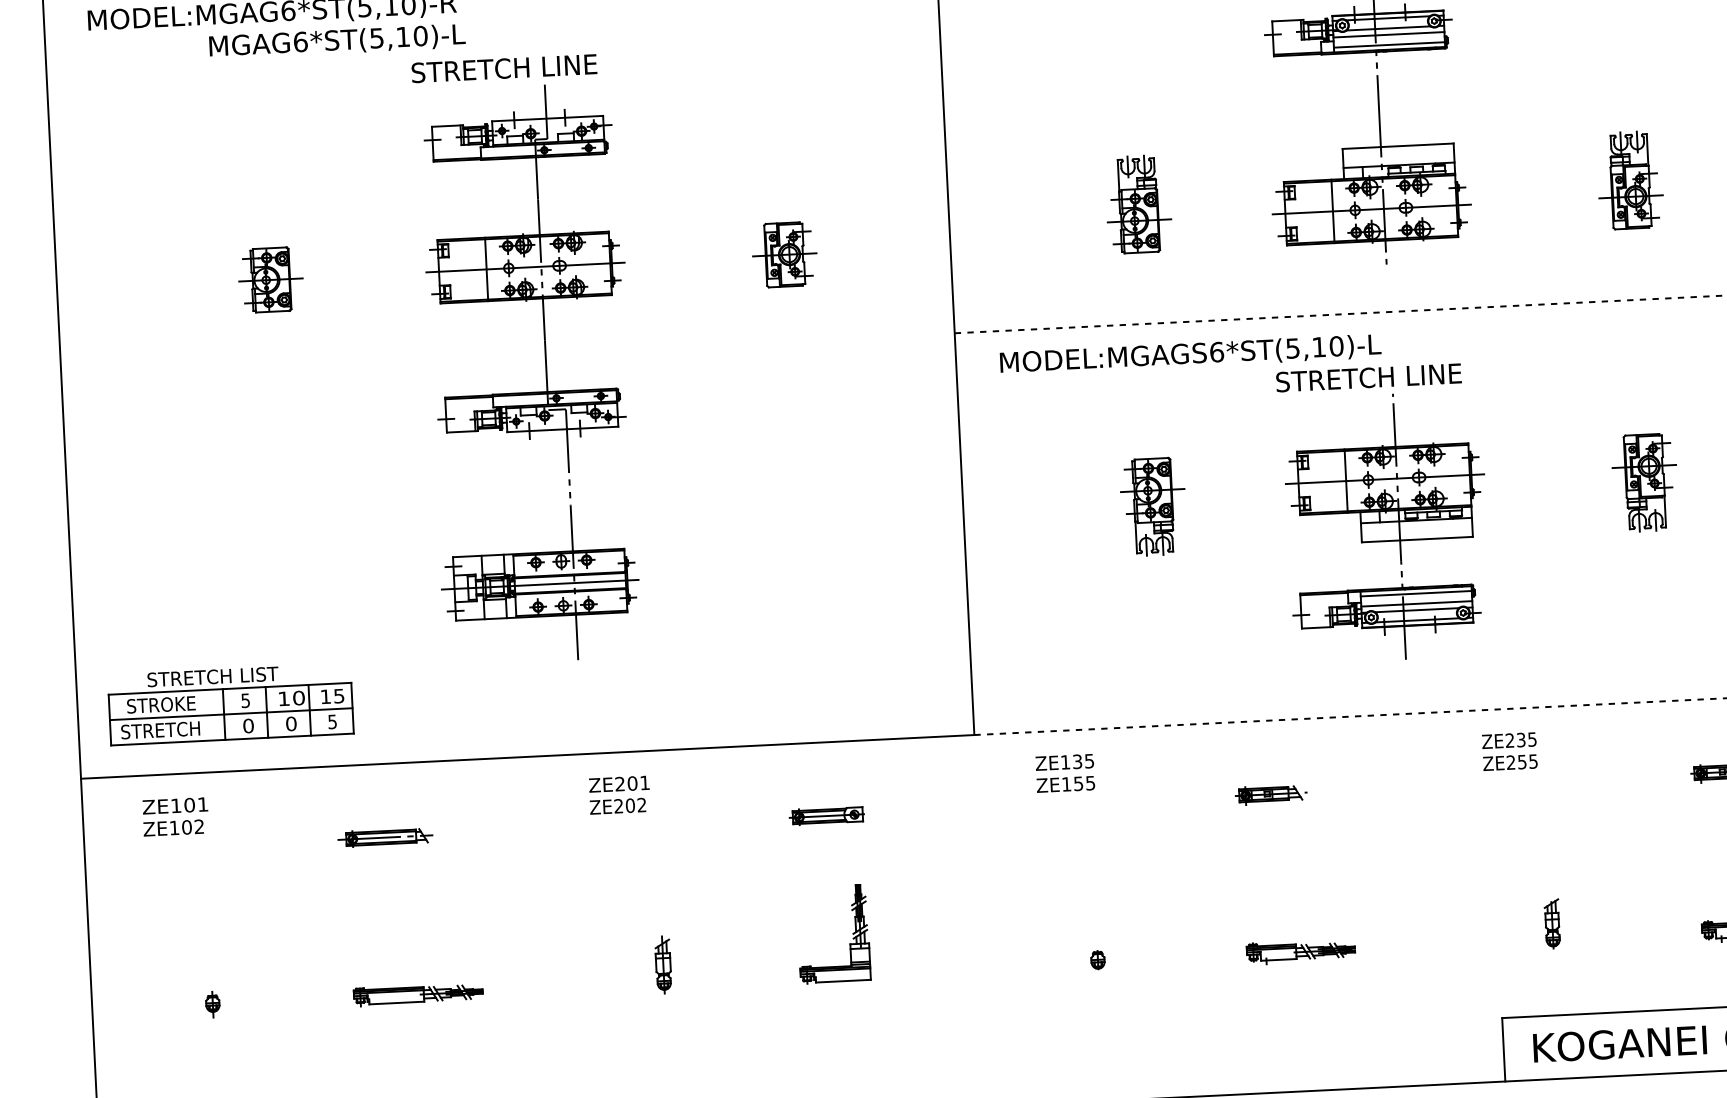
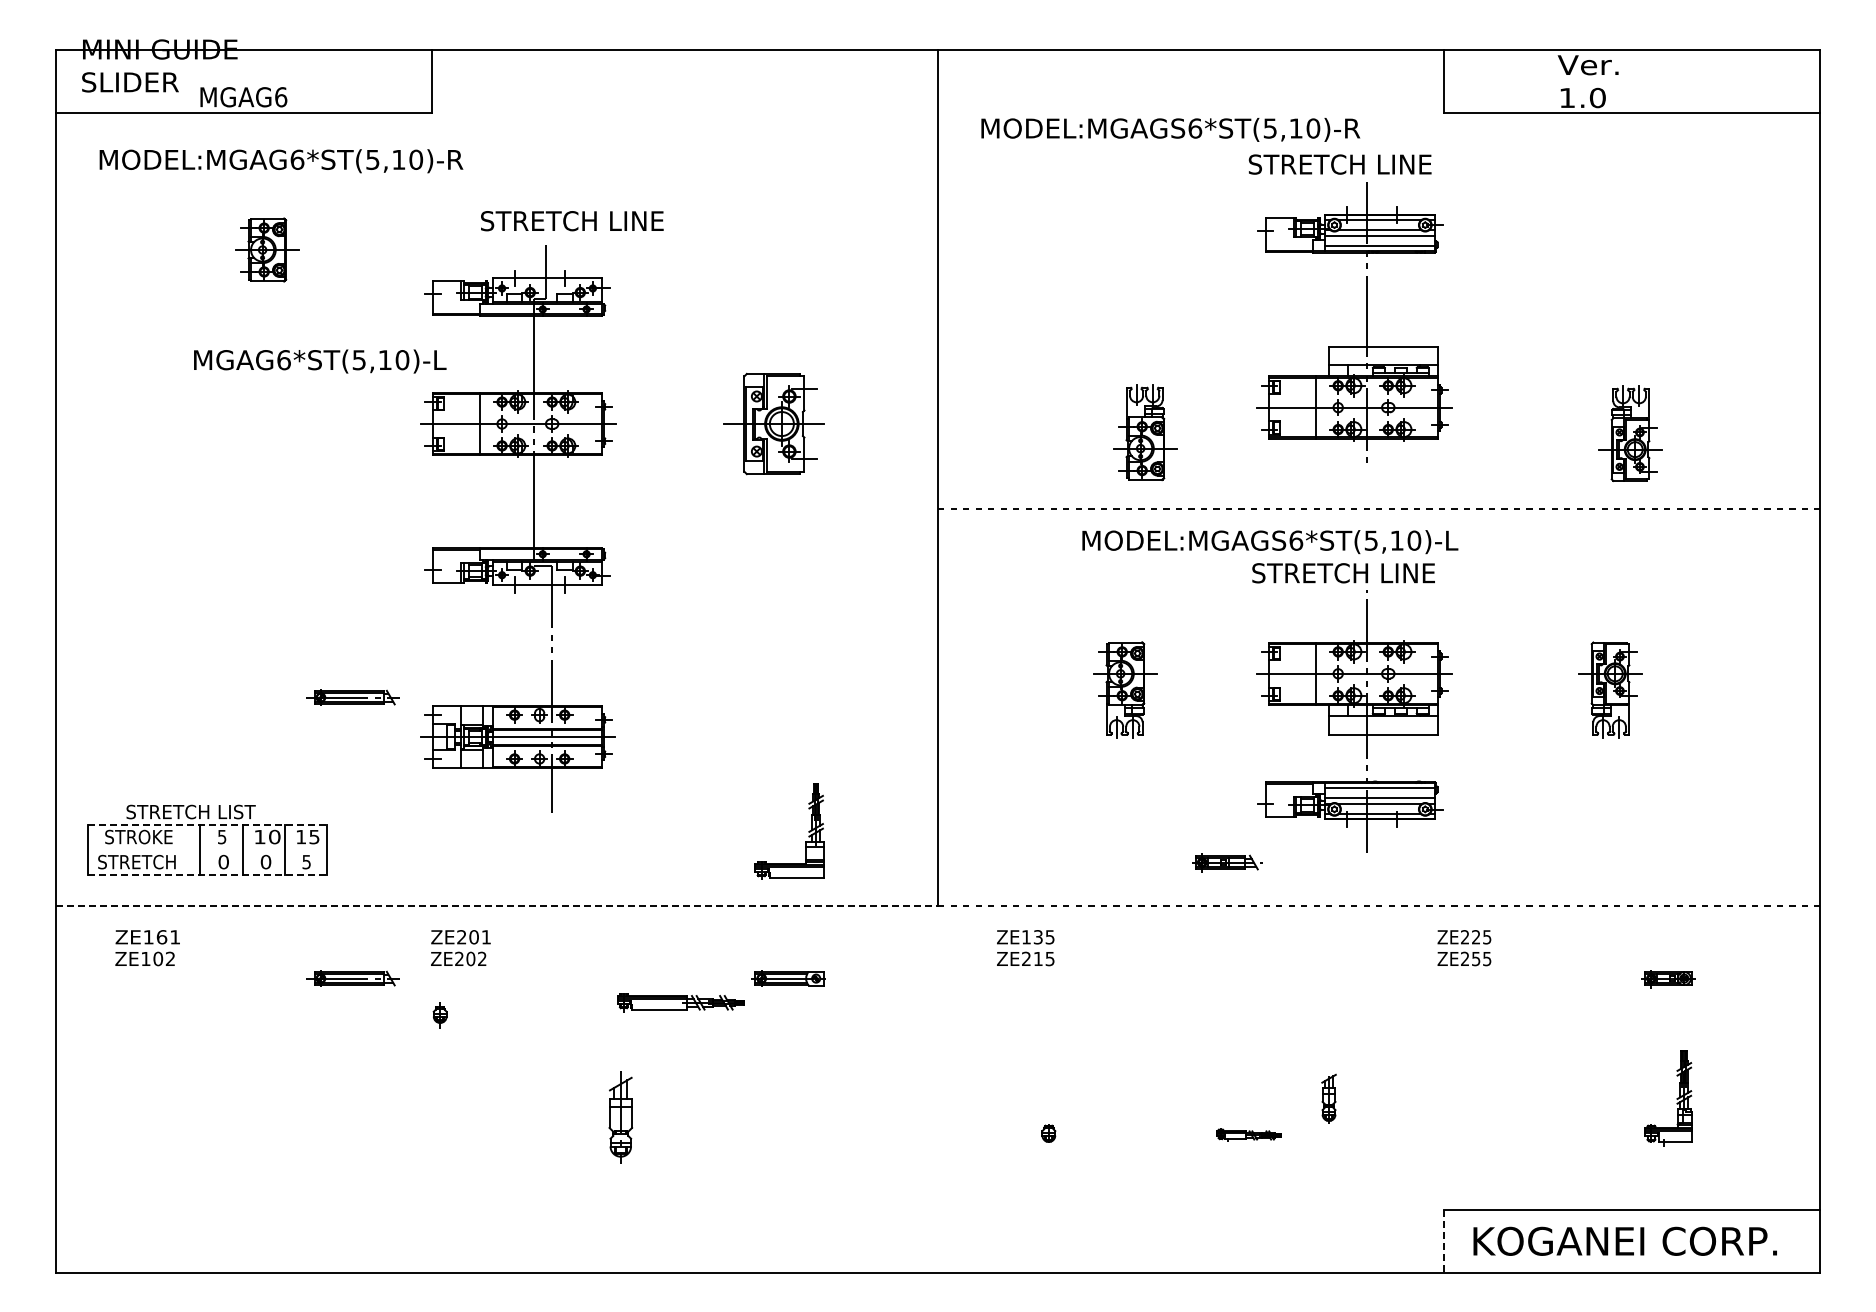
text: (337, 41) -> (320, 361), moved
text: (504, 68) -> (572, 221), moved
part: (1630, 180) -> (1630, 433), moved
part: (1138, 204) -> (1145, 432), moved
part: (784, 254) -> (774, 423), size x1.6
part: (271, 279) -> (267, 249), moved
text: (1190, 355) -> (1270, 542), moved
part: (370, 552) -> (352, 697), added
line: (230, 688) -> (207, 824), solid -> dashed
line: (231, 714) -> (207, 849), removed
line: (232, 739) -> (207, 874), solid -> dashed
text: (1521, 740) -> (1476, 937), ZE235 -> ZE225
line: (528, 756) -> (497, 905), solid -> dashed
text: (1072, 783) -> (1032, 958), ZE155 -> ZE215
part: (1271, 794) -> (1227, 862), moved
text: (619, 795) -> (460, 948), moved
text: (190, 805) -> (162, 937), ZE101 -> ZE161
part: (1551, 923) -> (1328, 1098), moved
part: (850, 943) -> (805, 841), moved
part: (1300, 952) -> (1248, 1135), size x0.6
part: (663, 965) -> (620, 1117), size x1.6
part: (417, 994) -> (680, 1002), moved
part: (212, 1004) -> (439, 1015), moved
line: (1504, 1049) -> (1444, 1241), solid -> dashed

